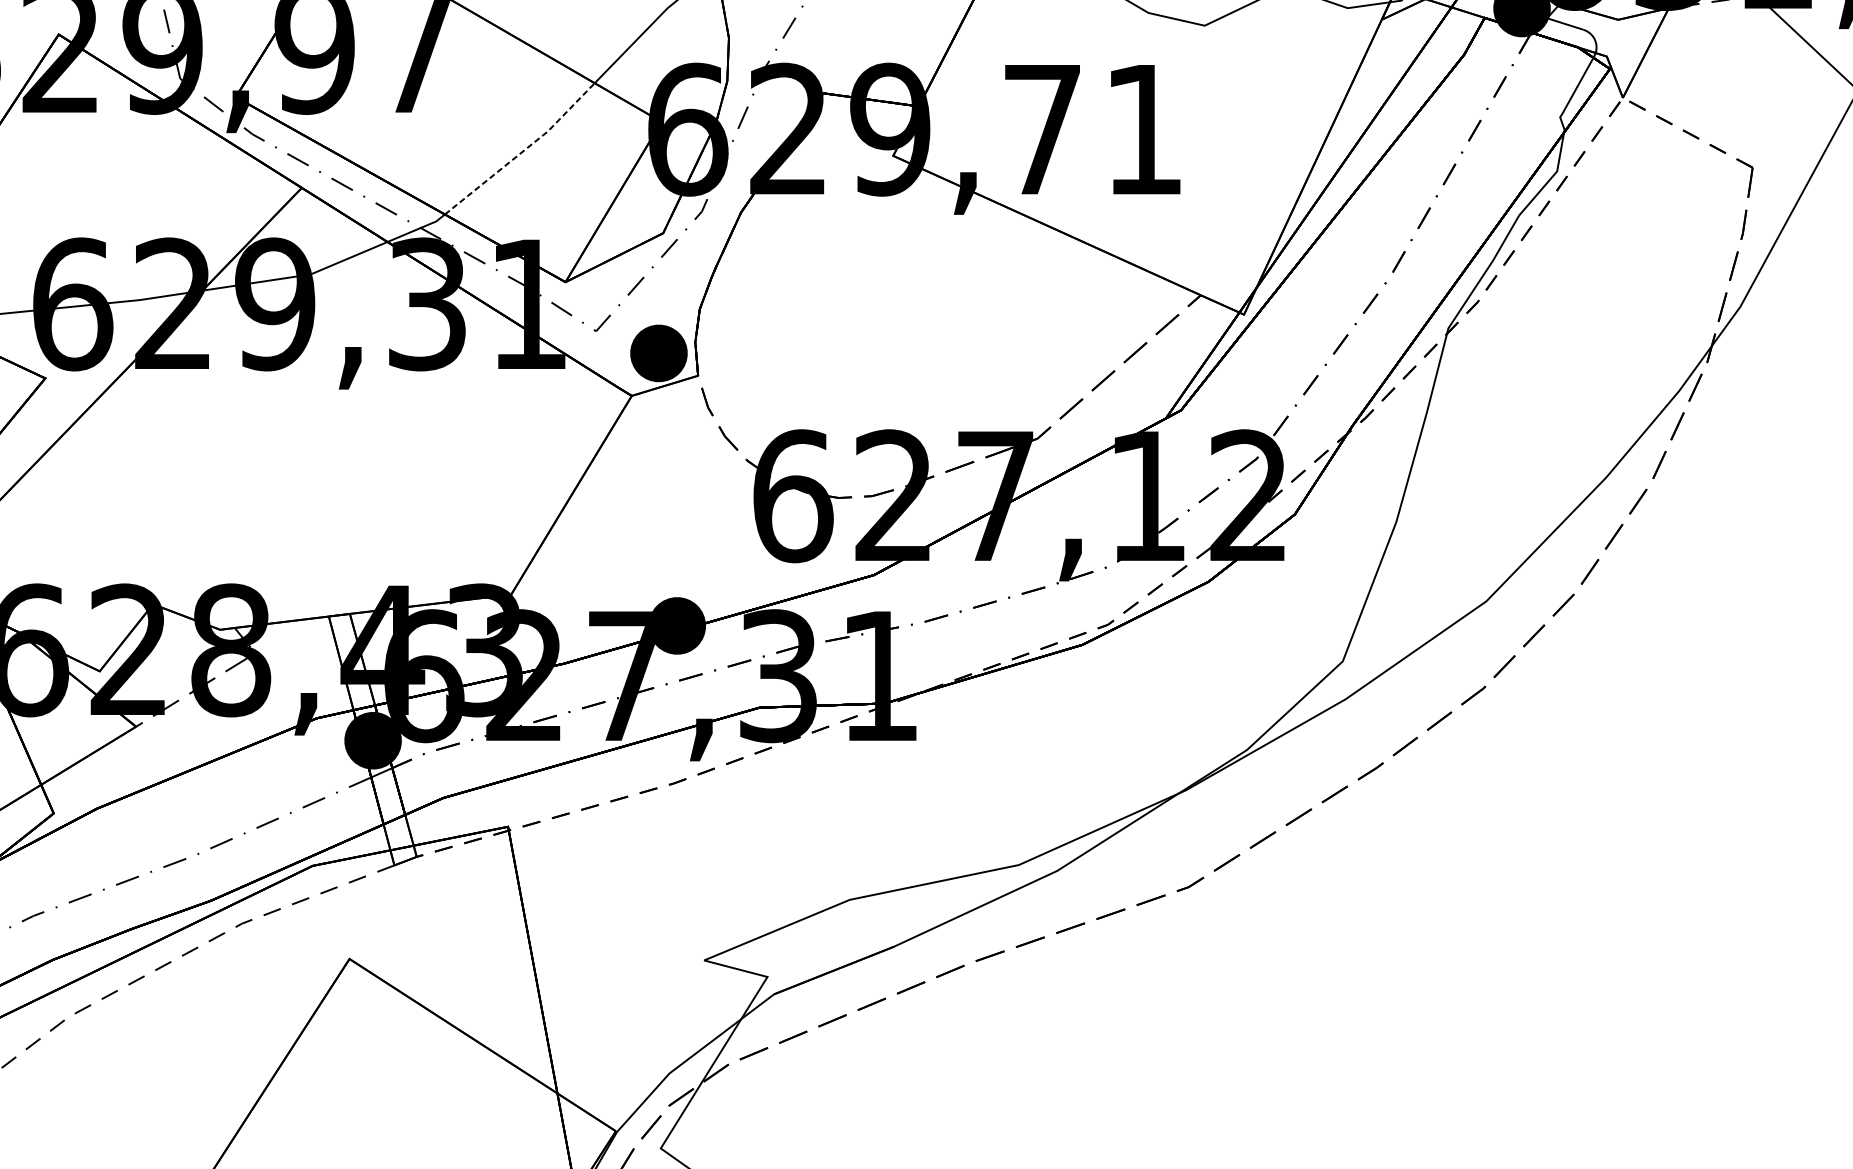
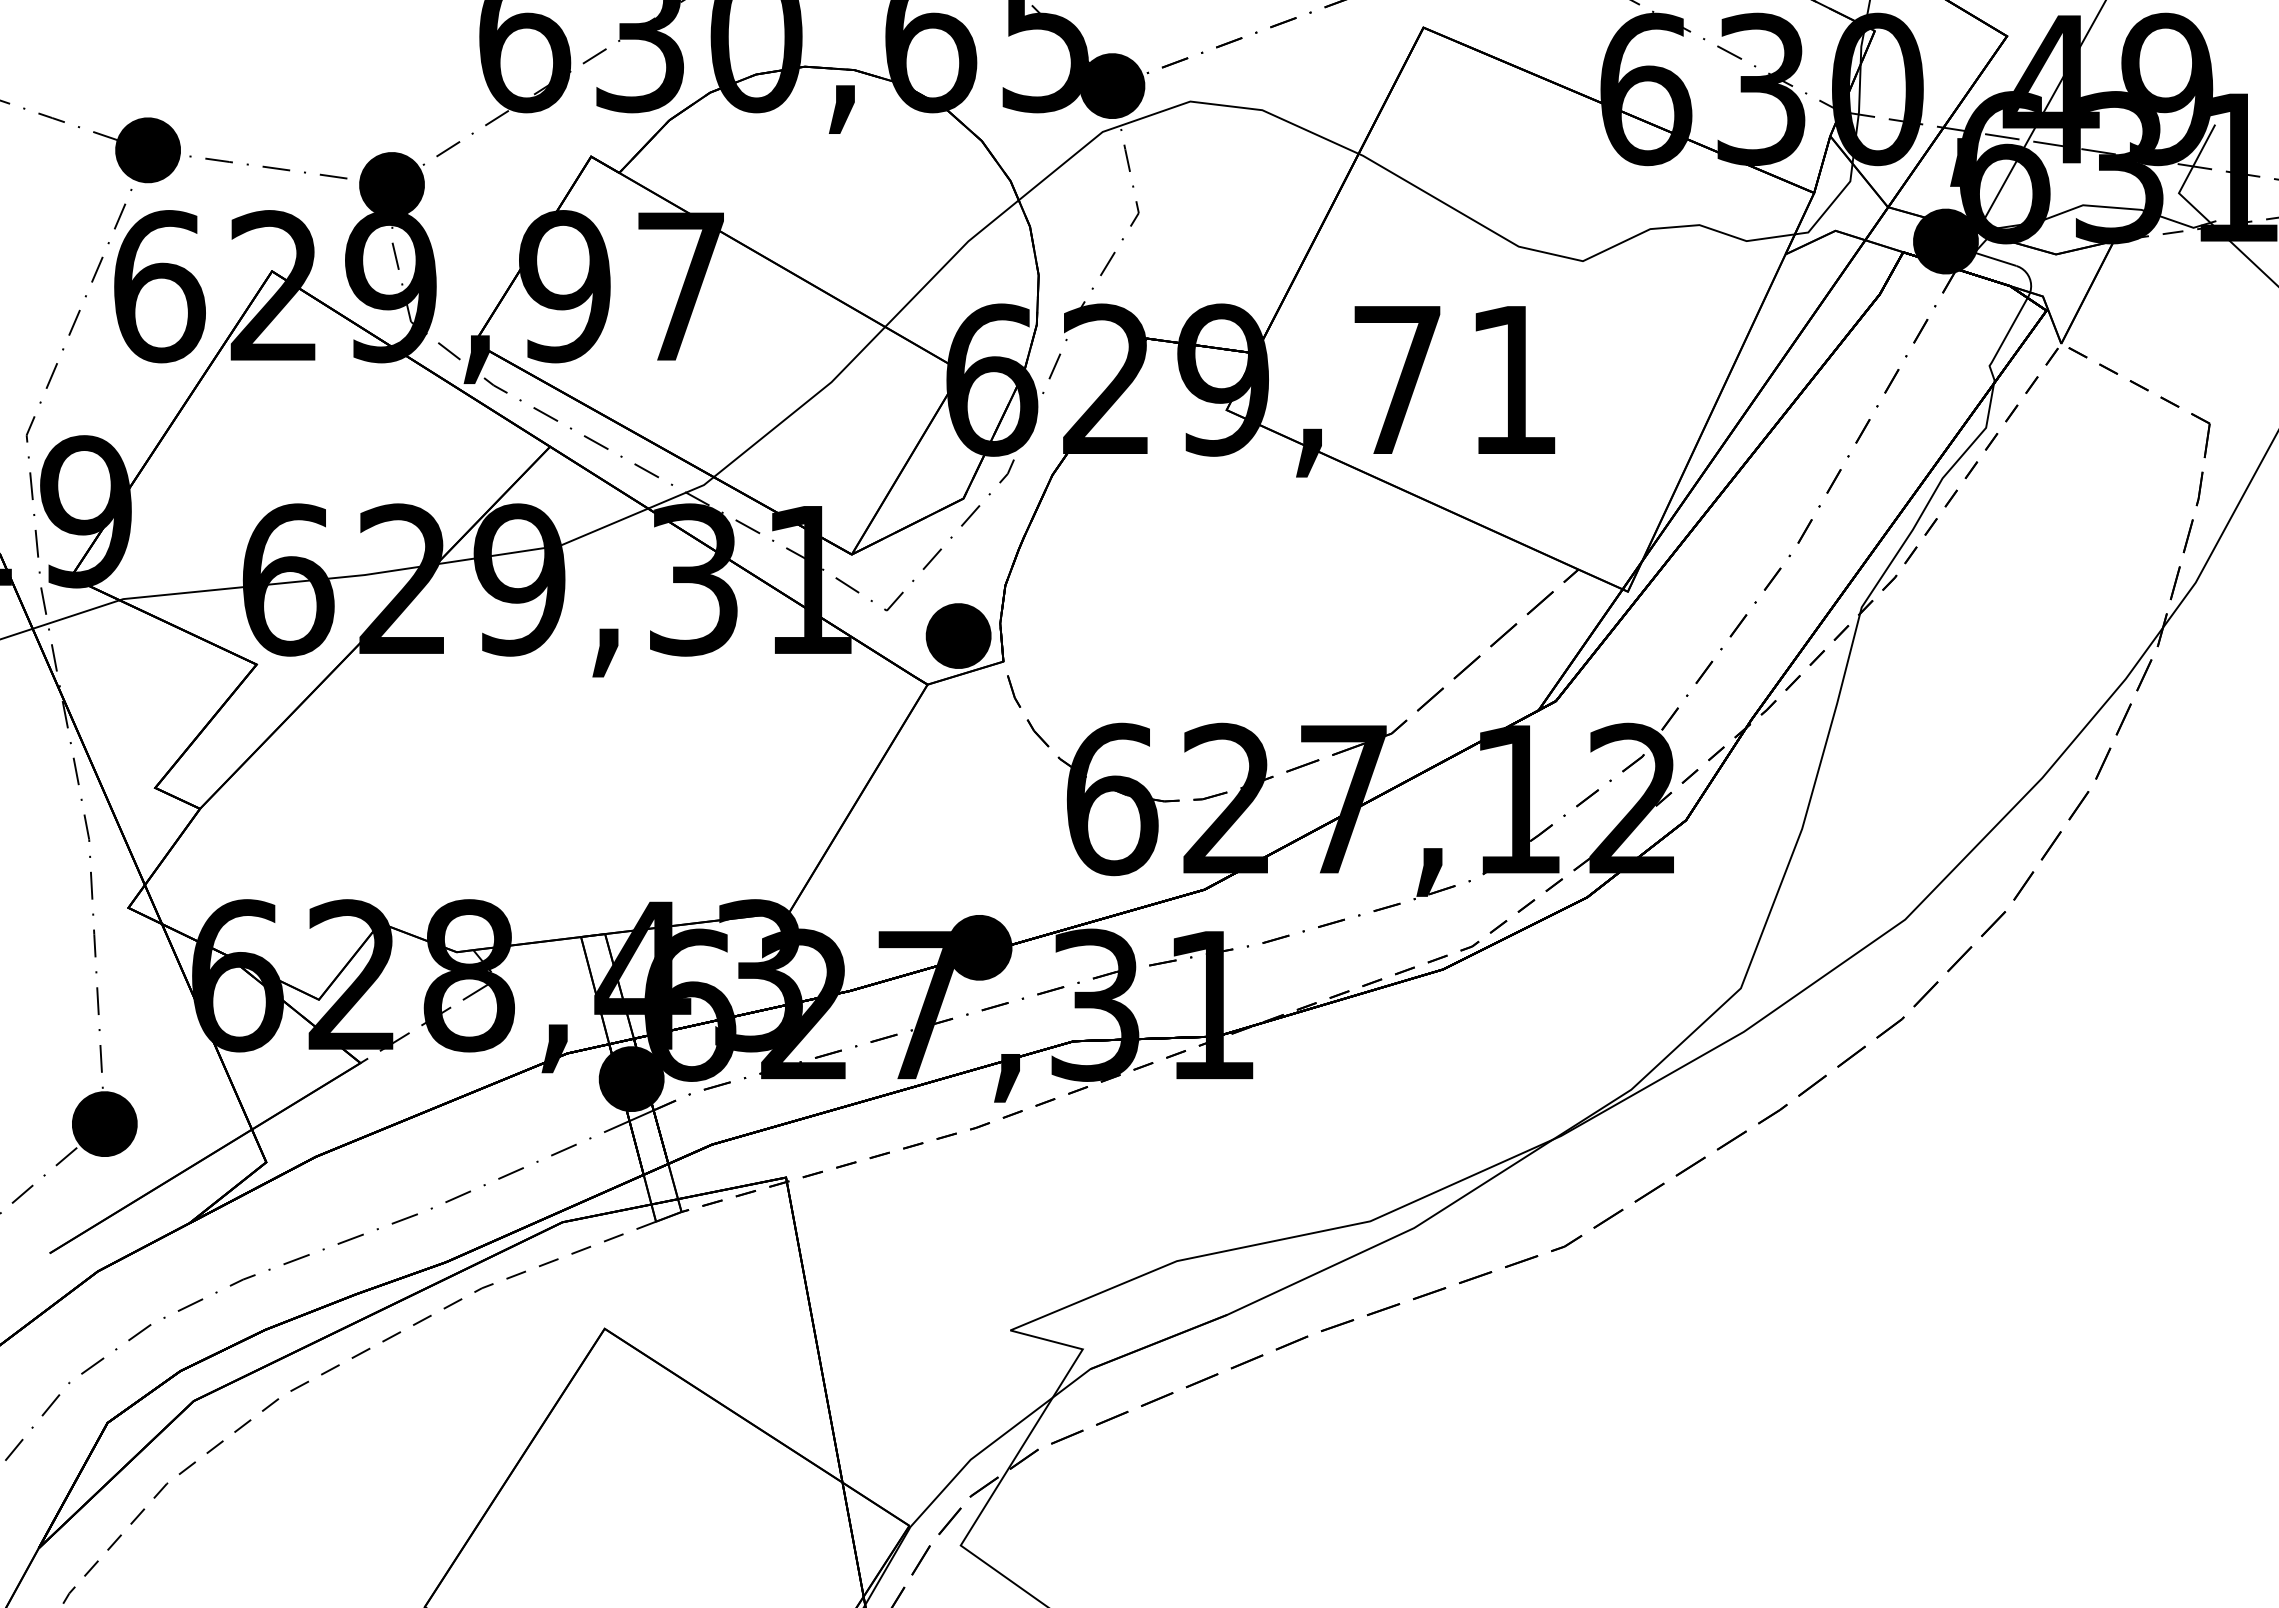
line: (523, 150) -> (803, 404), dashed -> solid

